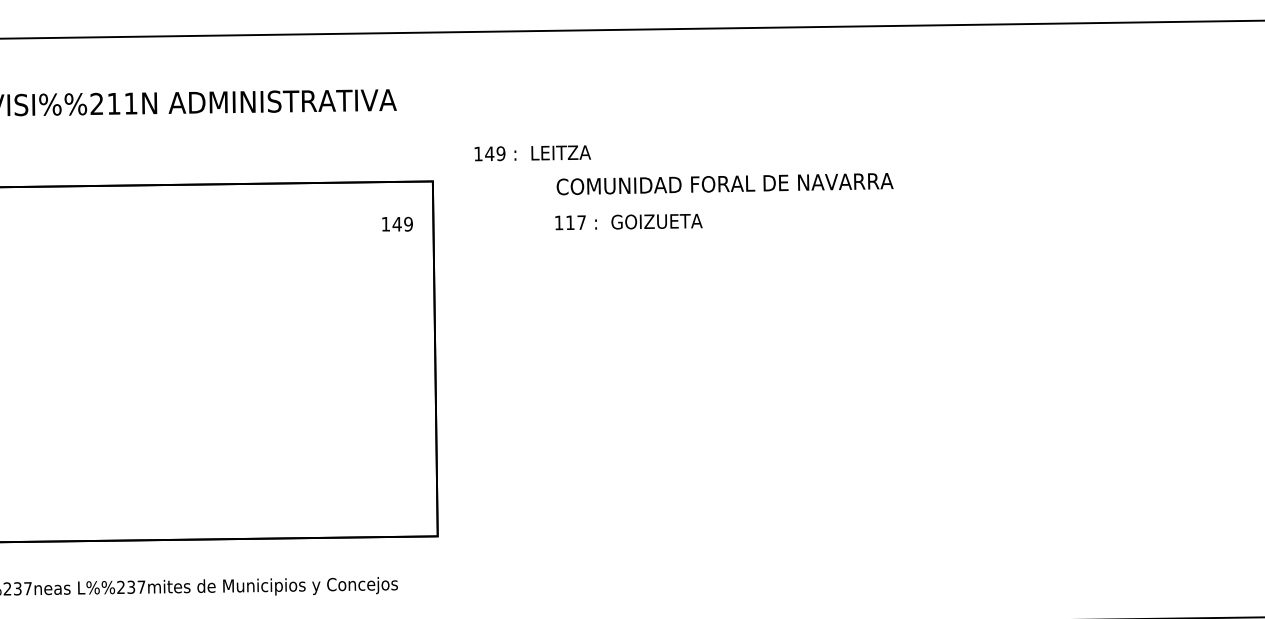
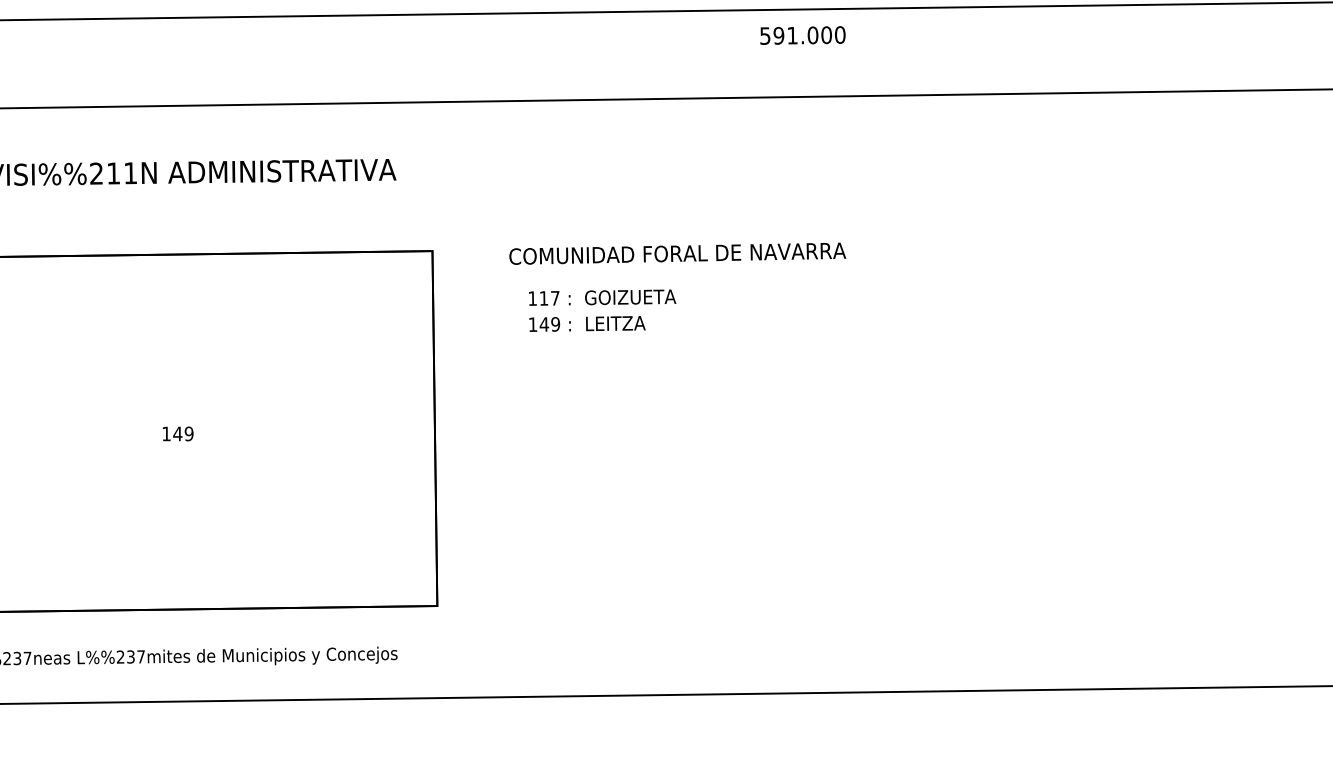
text: (532, 152) -> (587, 323), moved
text: (724, 183) -> (677, 253), moved
text: (628, 221) -> (602, 297), moved
text: (396, 223) -> (177, 433), moved

